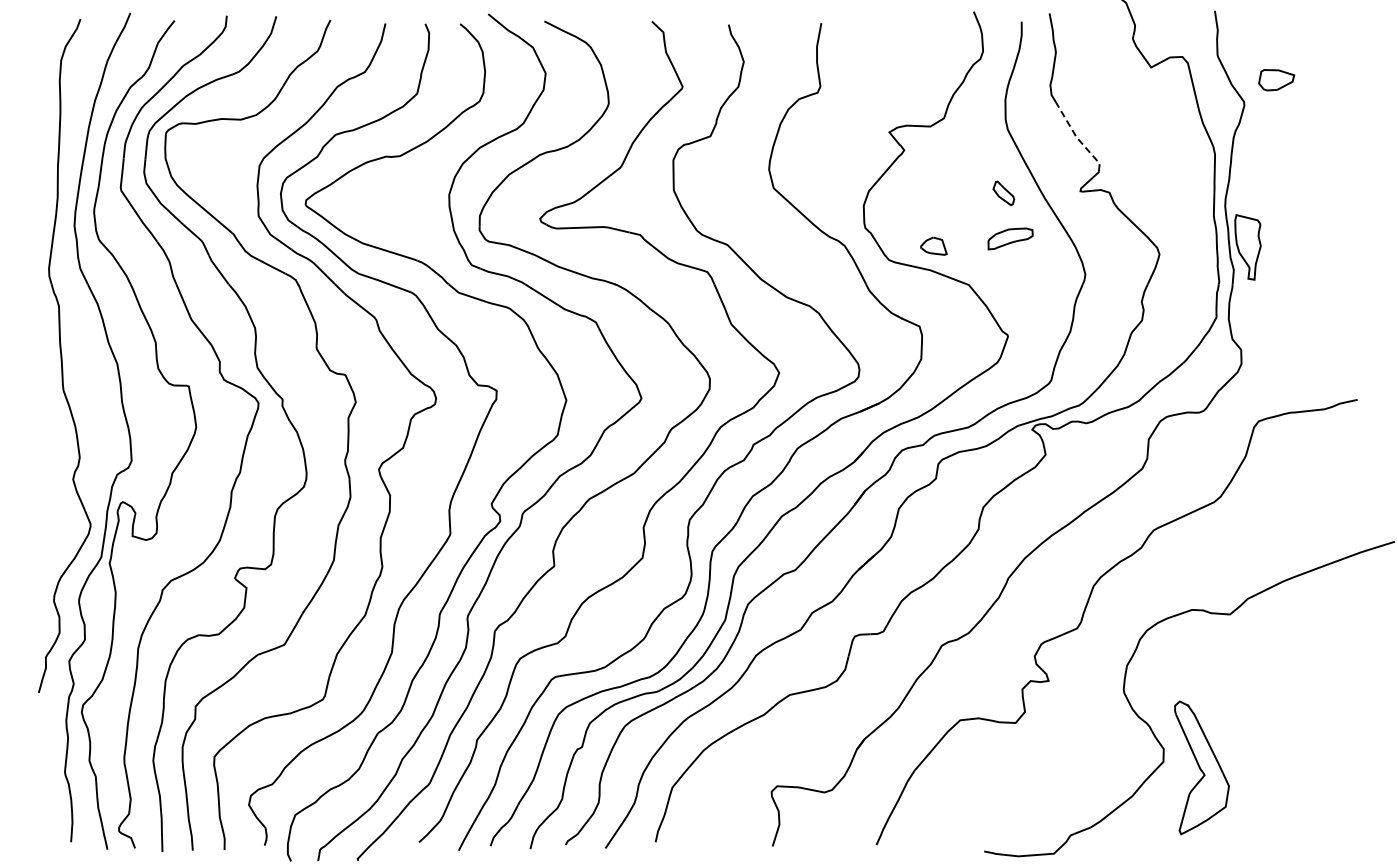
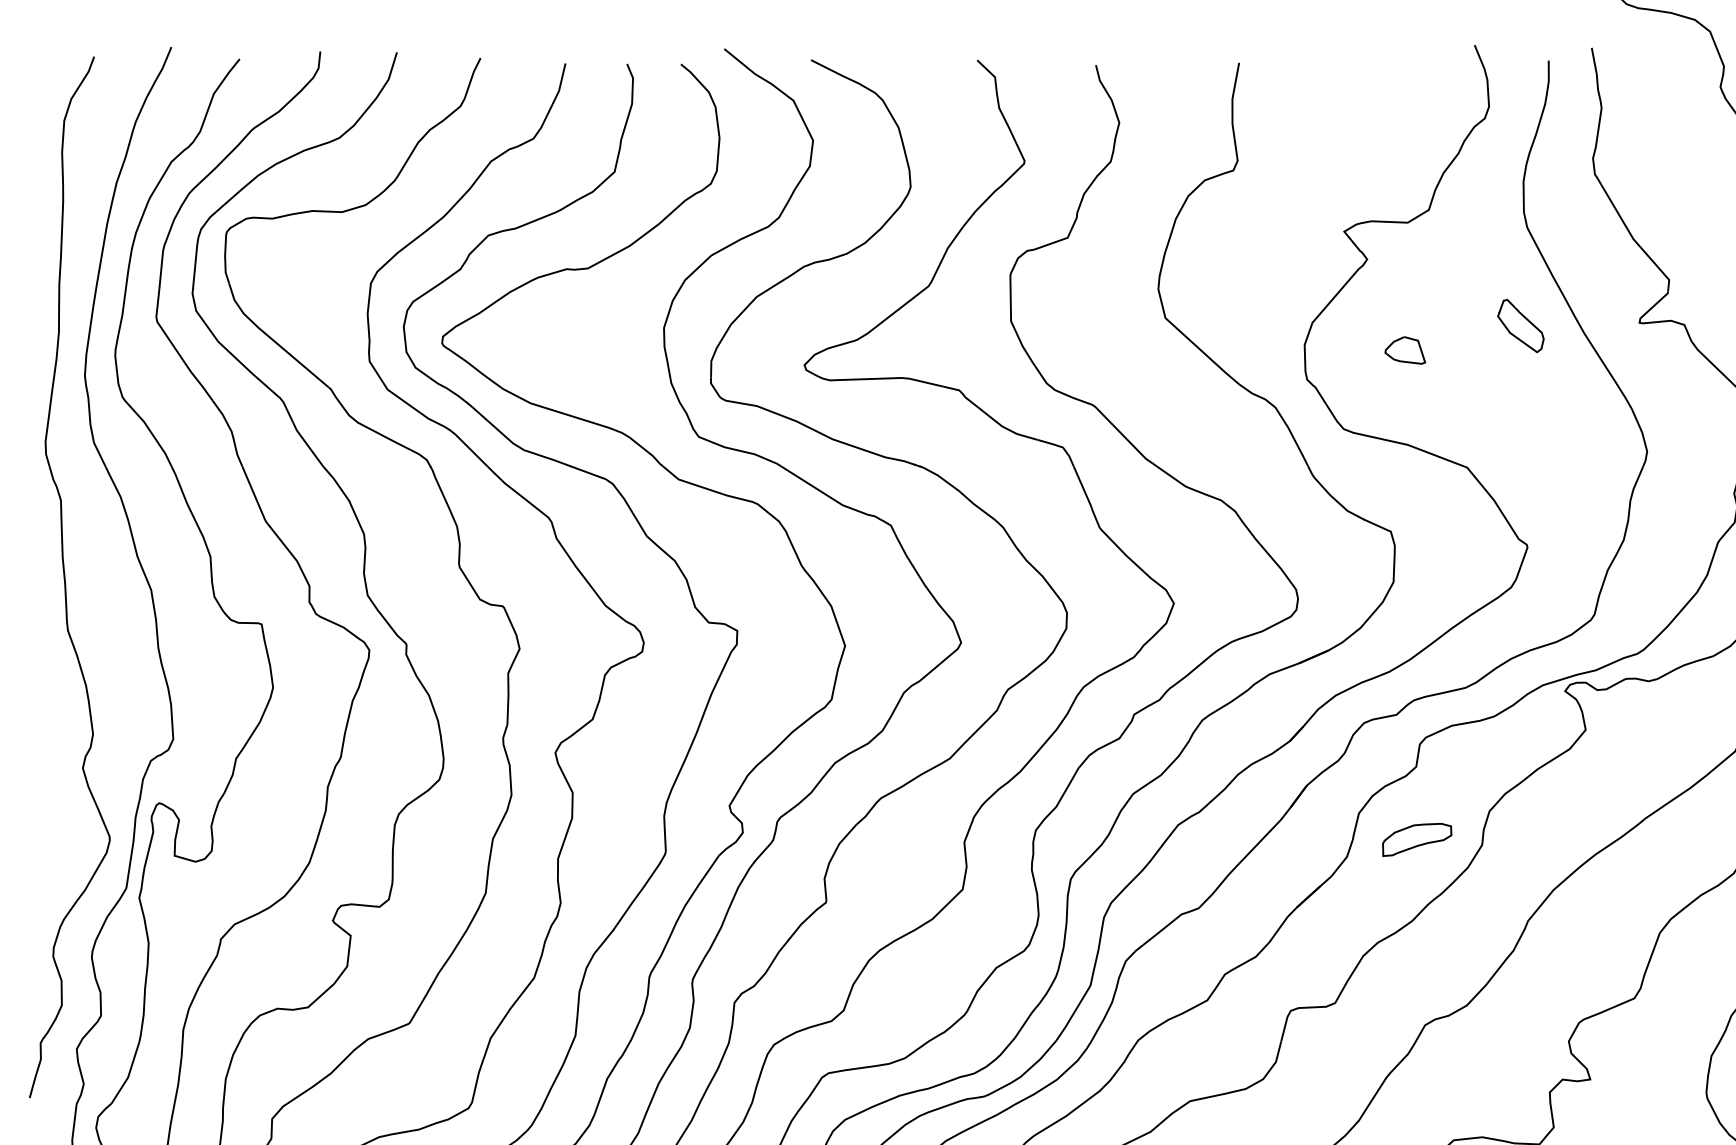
line: (1077, 138) -> (1634, 241), dashed -> solid
part: (1003, 193) -> (1520, 326), size x1.43
part: (1010, 238) -> (1417, 839), moved
part: (933, 245) -> (1404, 349), moved

